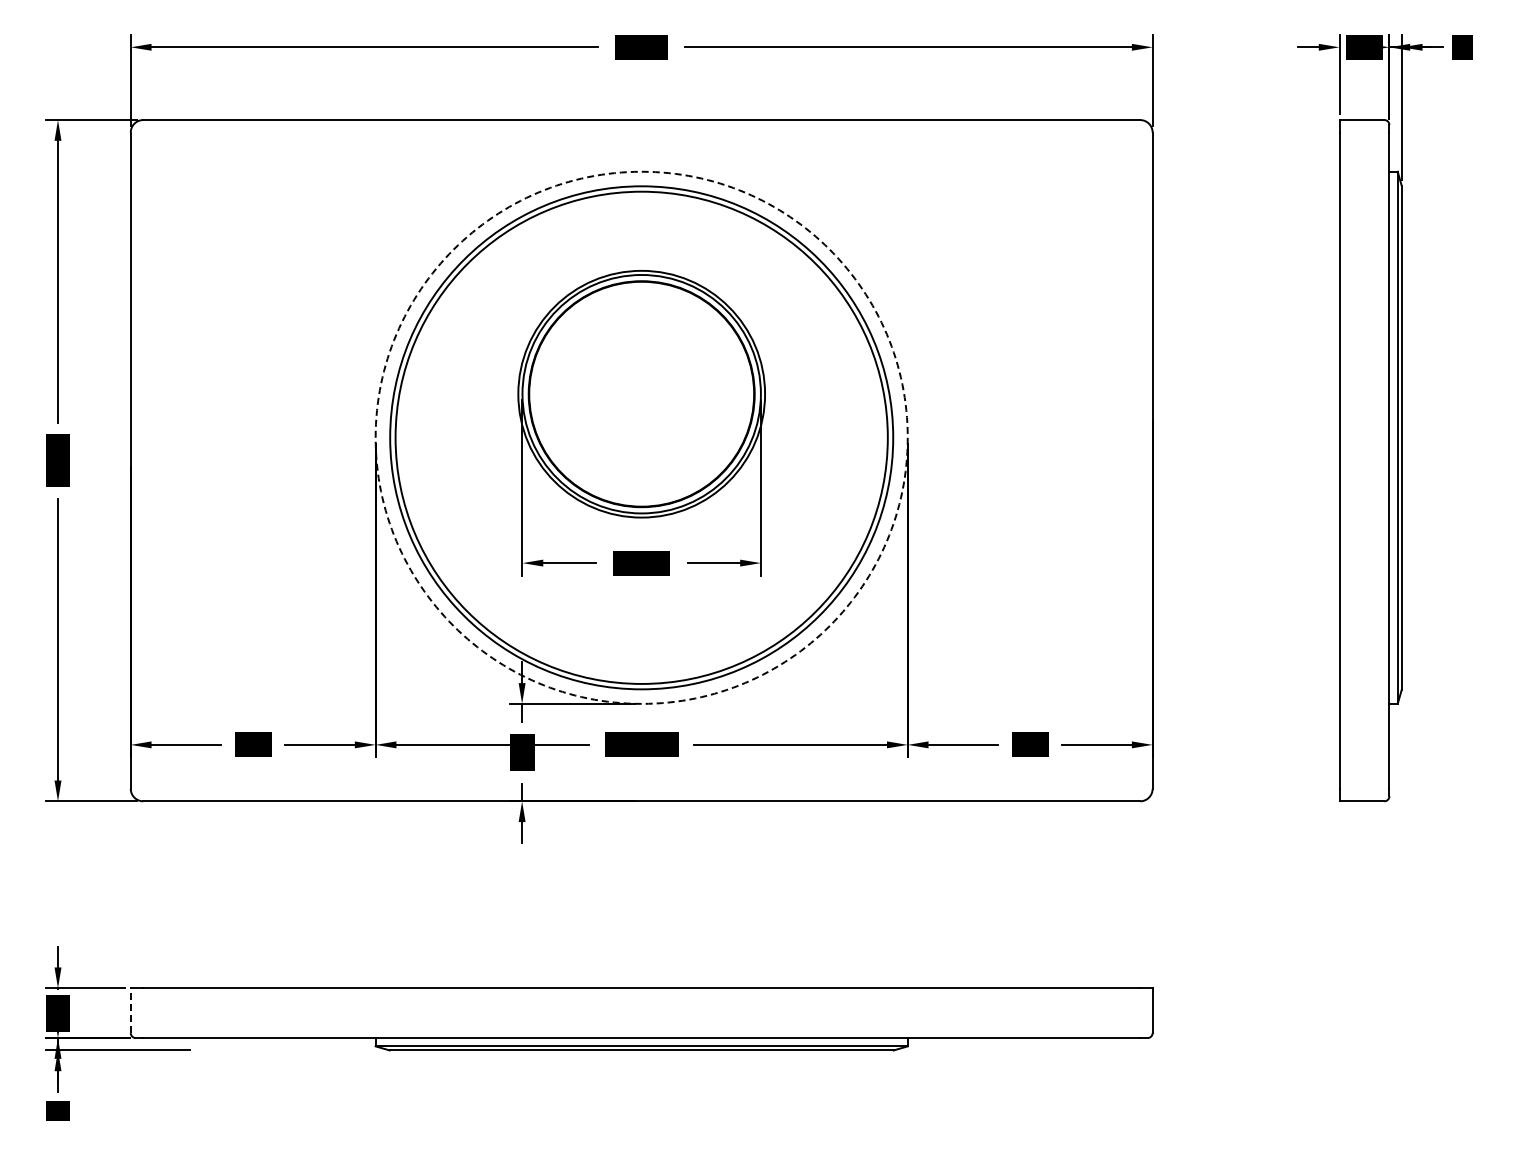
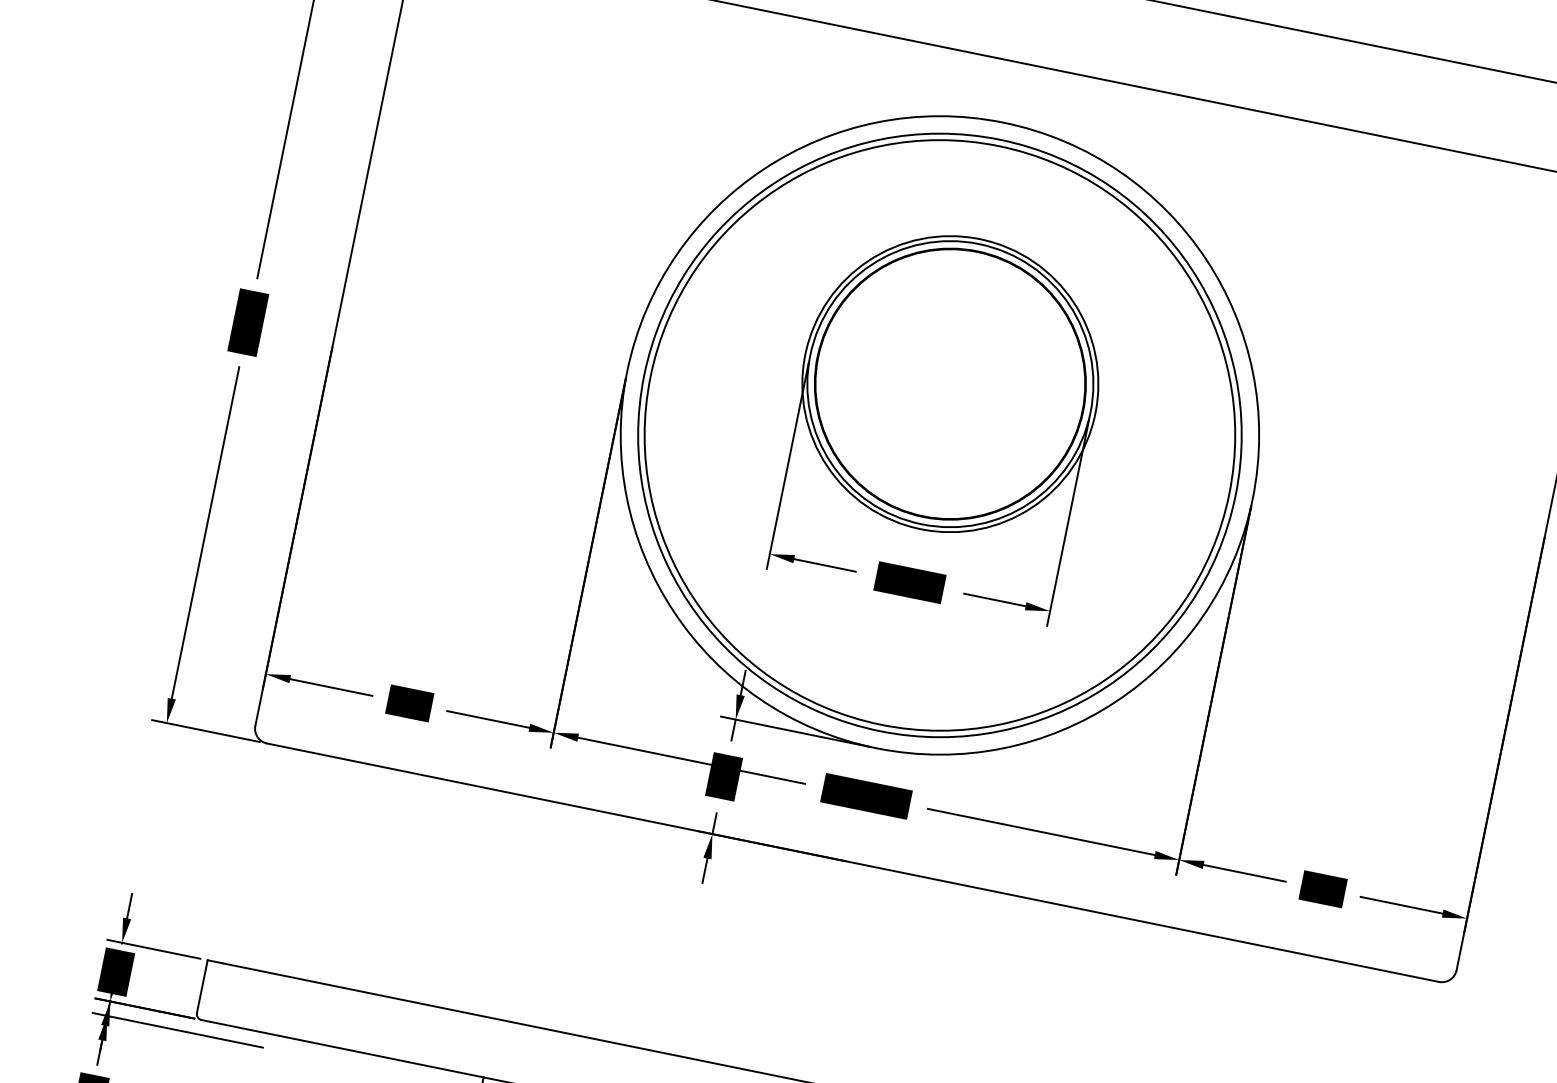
circle: (641, 437) -> (939, 435), dashed -> solid
line: (130, 1010) -> (202, 986), dashed -> solid

